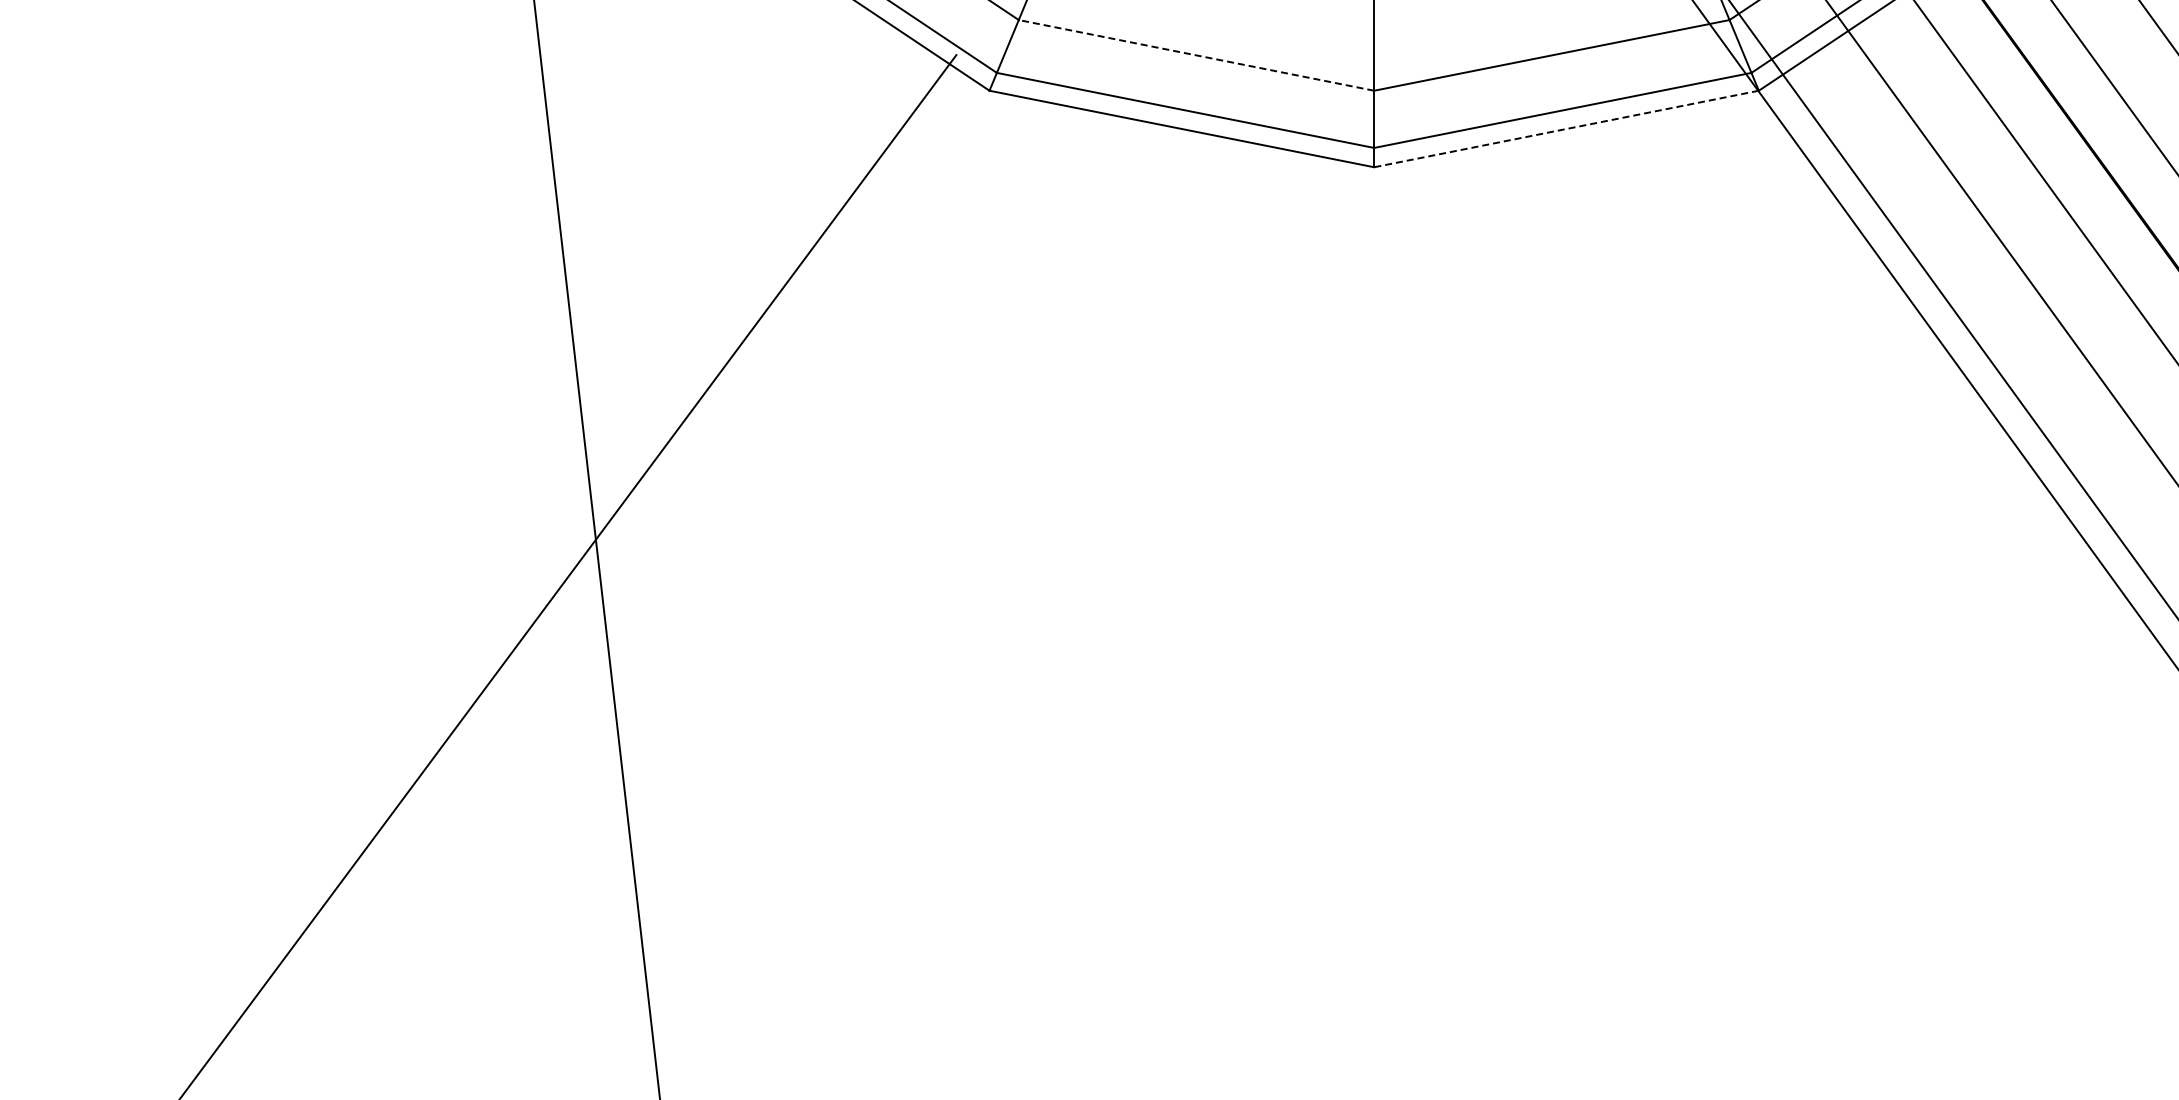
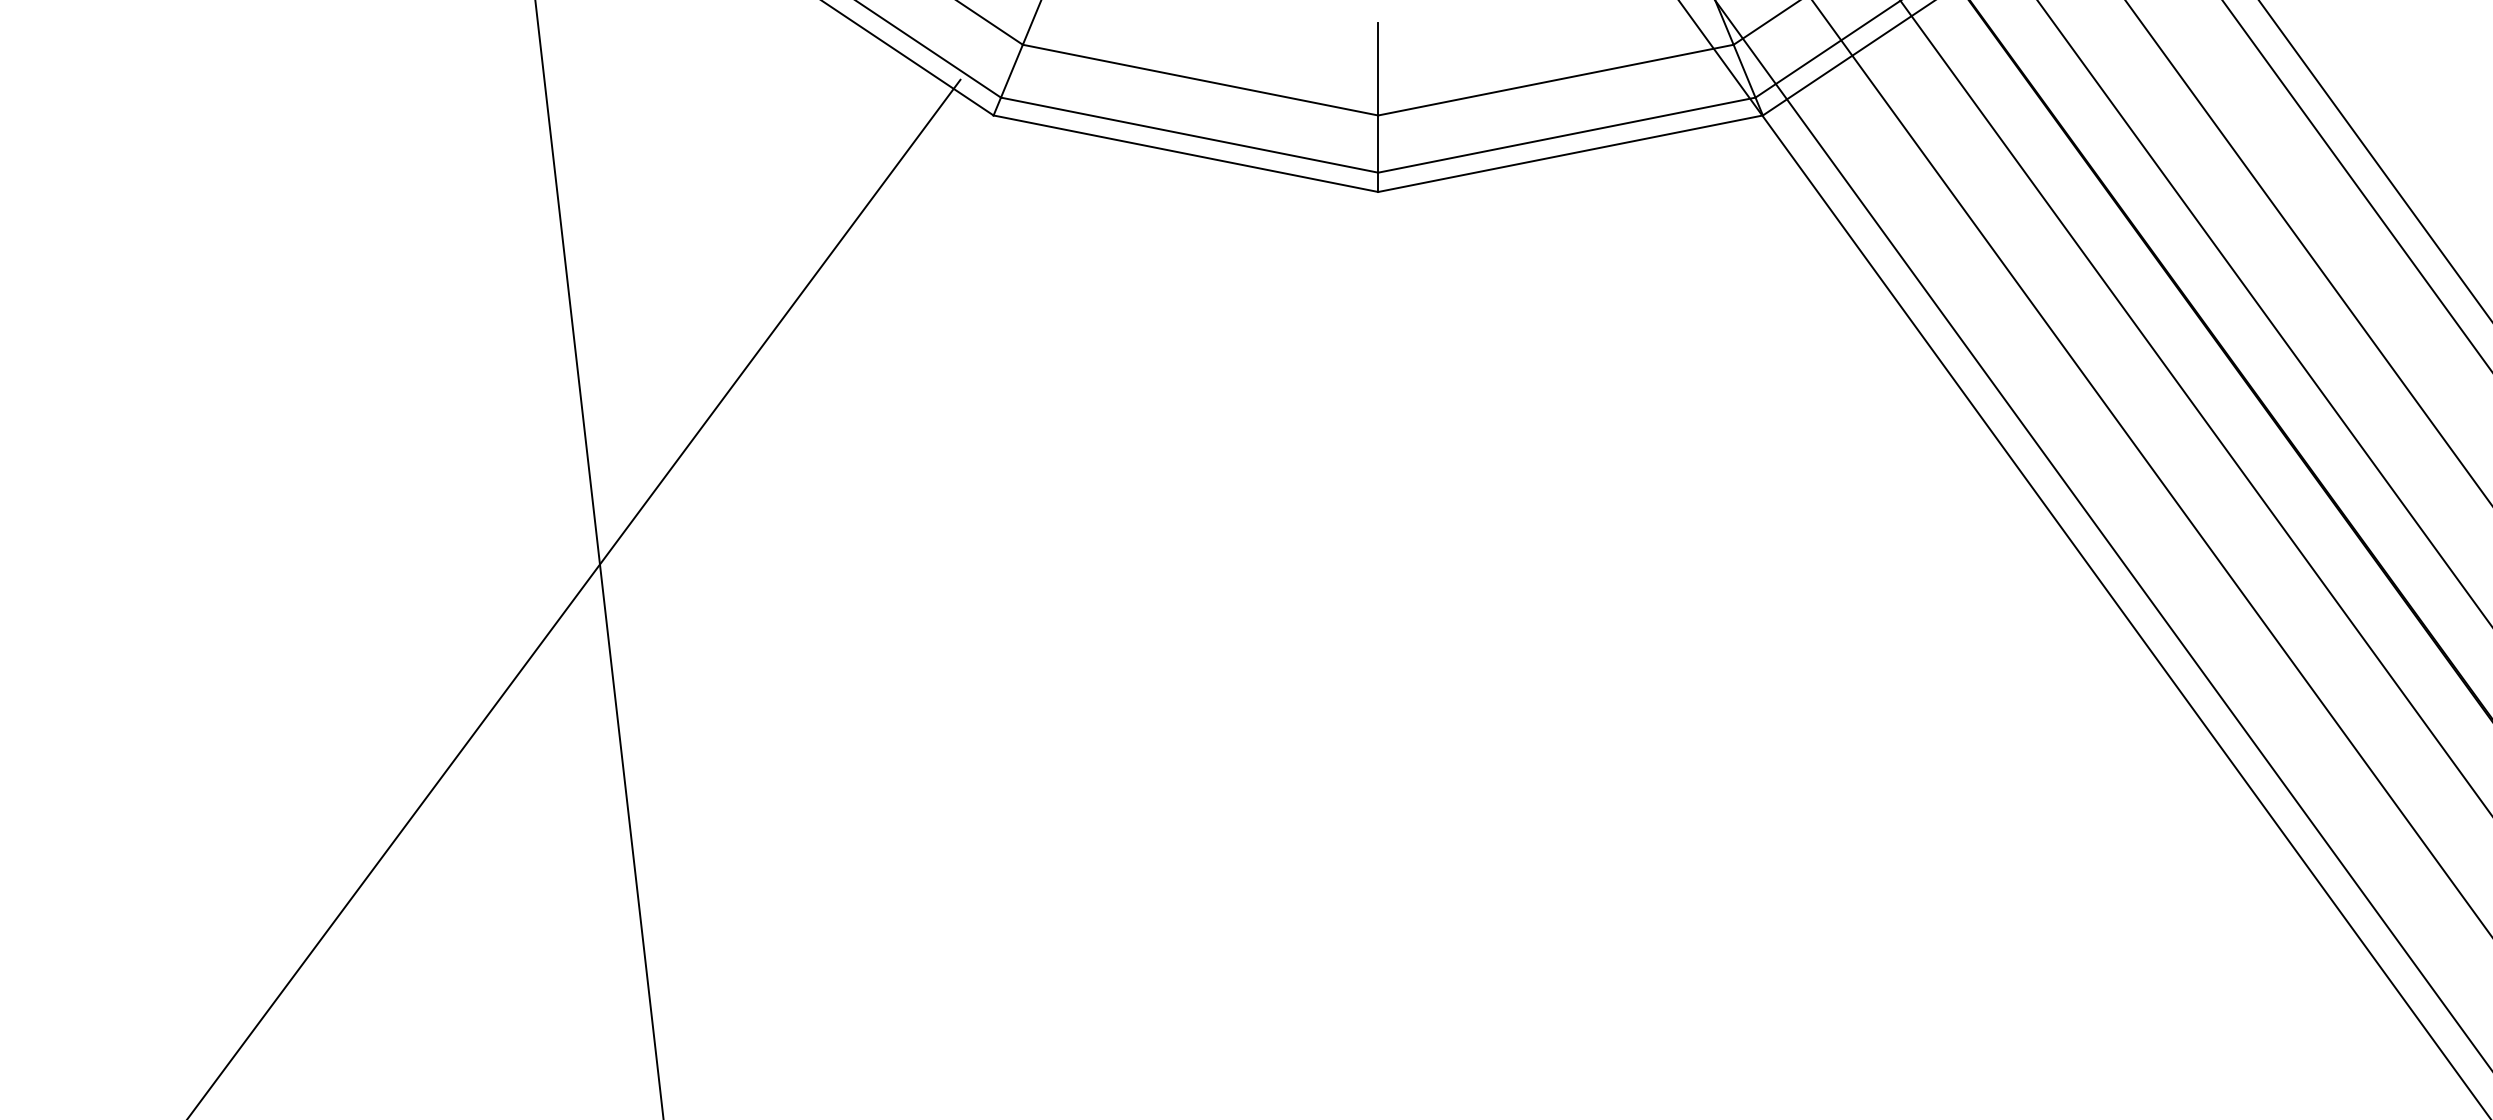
line: (1196, 55) -> (1200, 80), dashed -> solid
line: (1566, 128) -> (1570, 153), dashed -> solid

